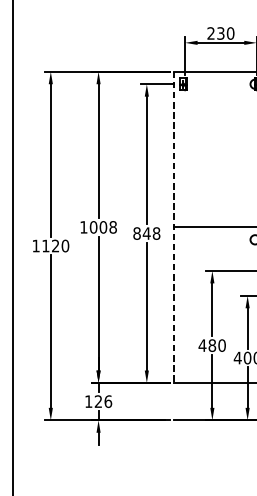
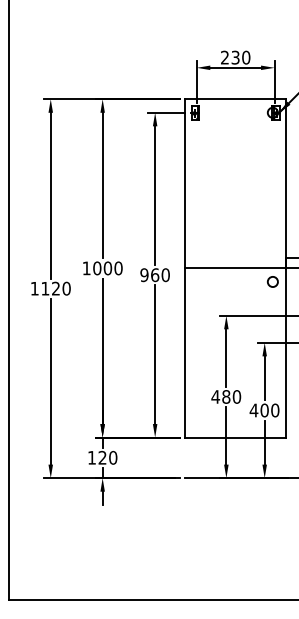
text: (113, 226) -> (118, 267), 1008 -> 1000
line: (173, 227) -> (184, 268), dashed -> solid
text: (146, 233) -> (154, 275), 848 -> 960
text: (108, 401) -> (113, 457), 126 -> 120

